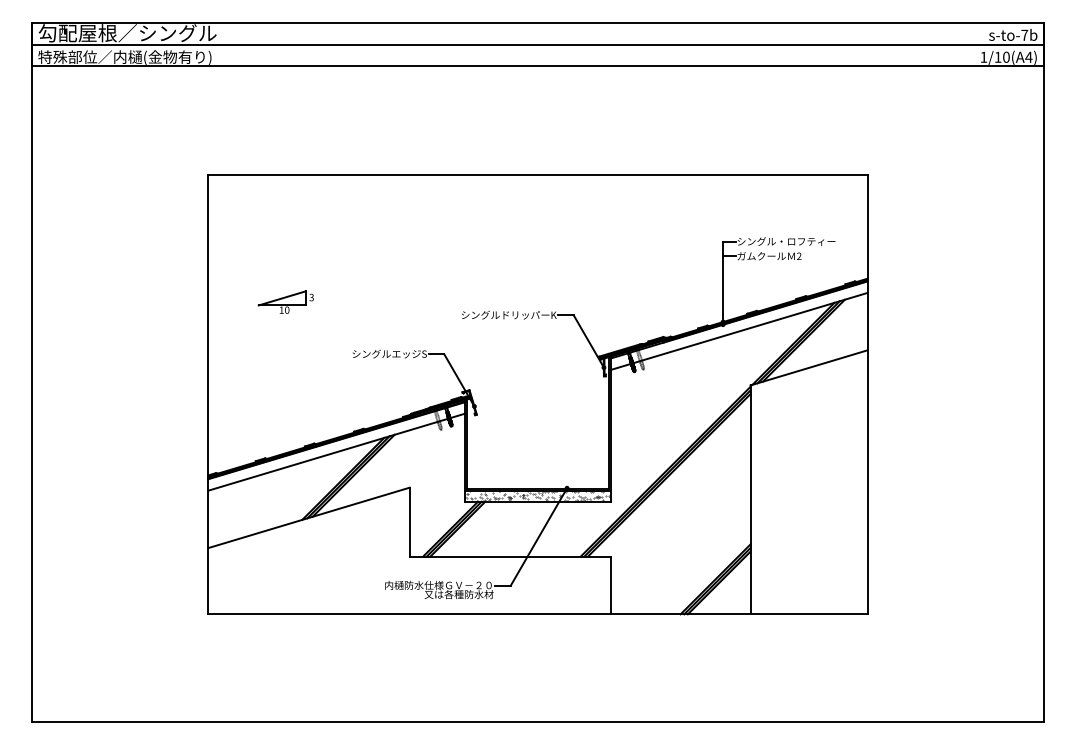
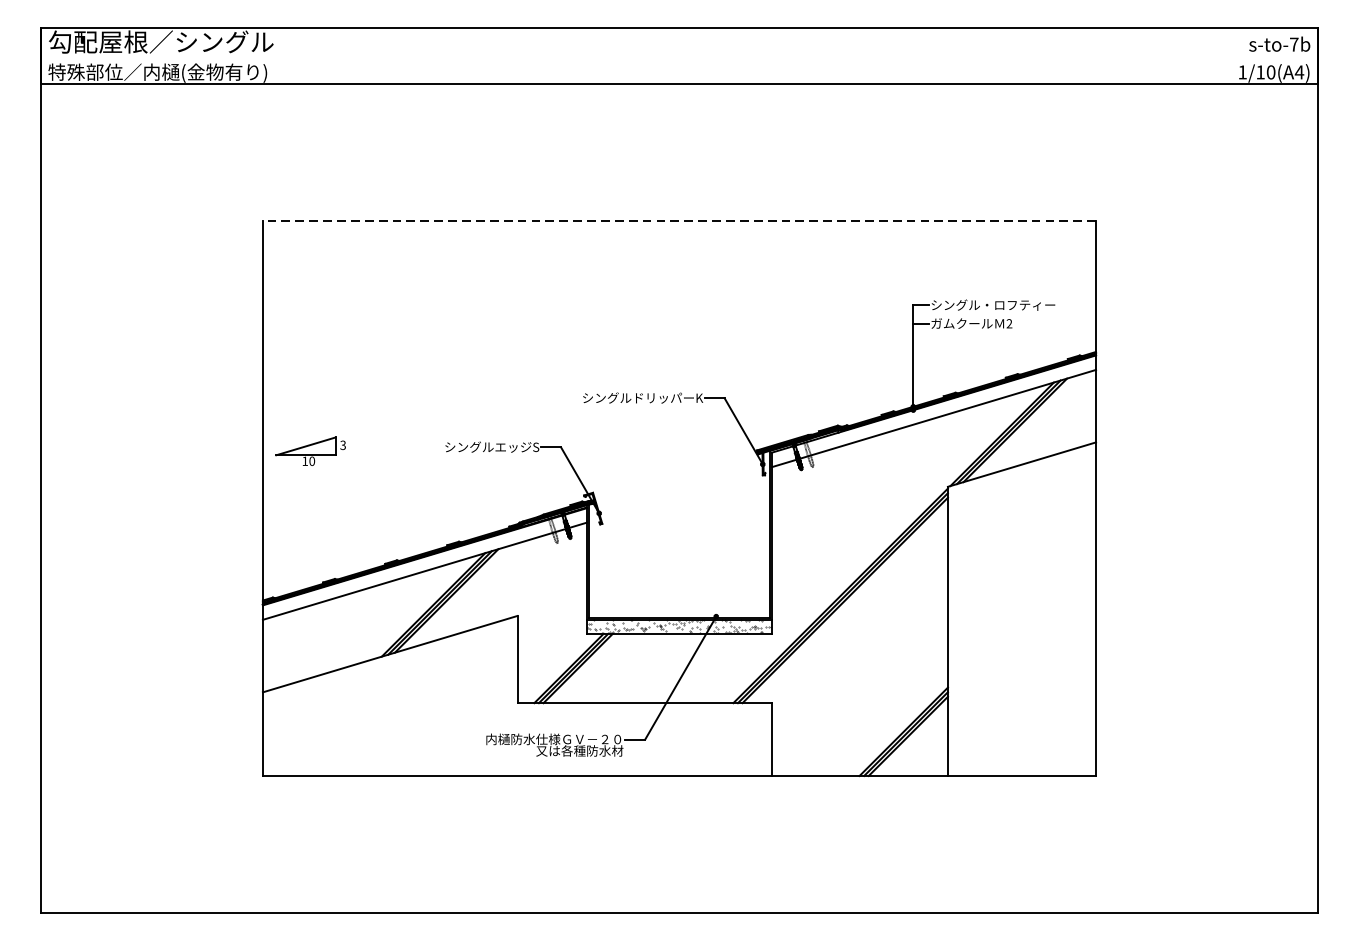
line: (537, 44) -> (678, 56), removed
line: (538, 174) -> (680, 220), solid -> dashed
part: (285, 301) -> (310, 450), moved

